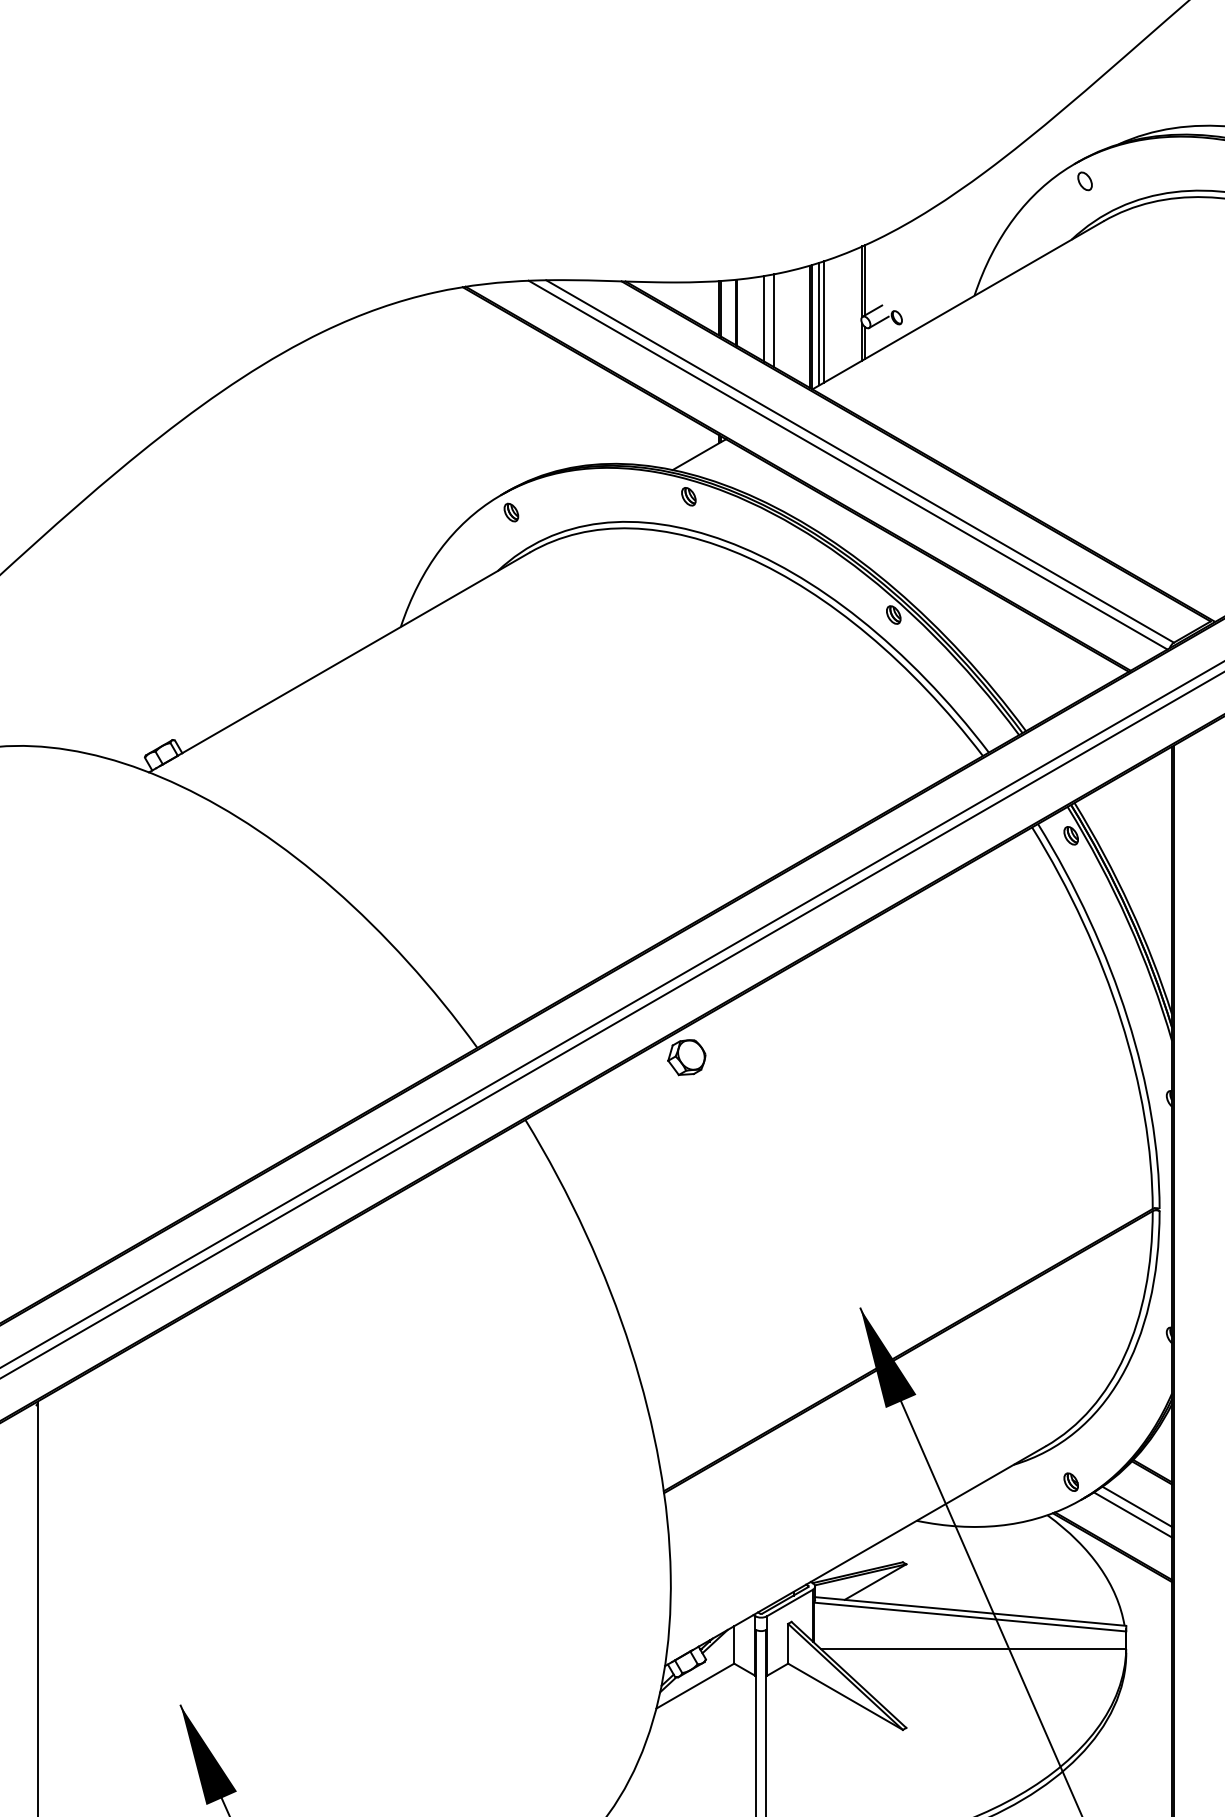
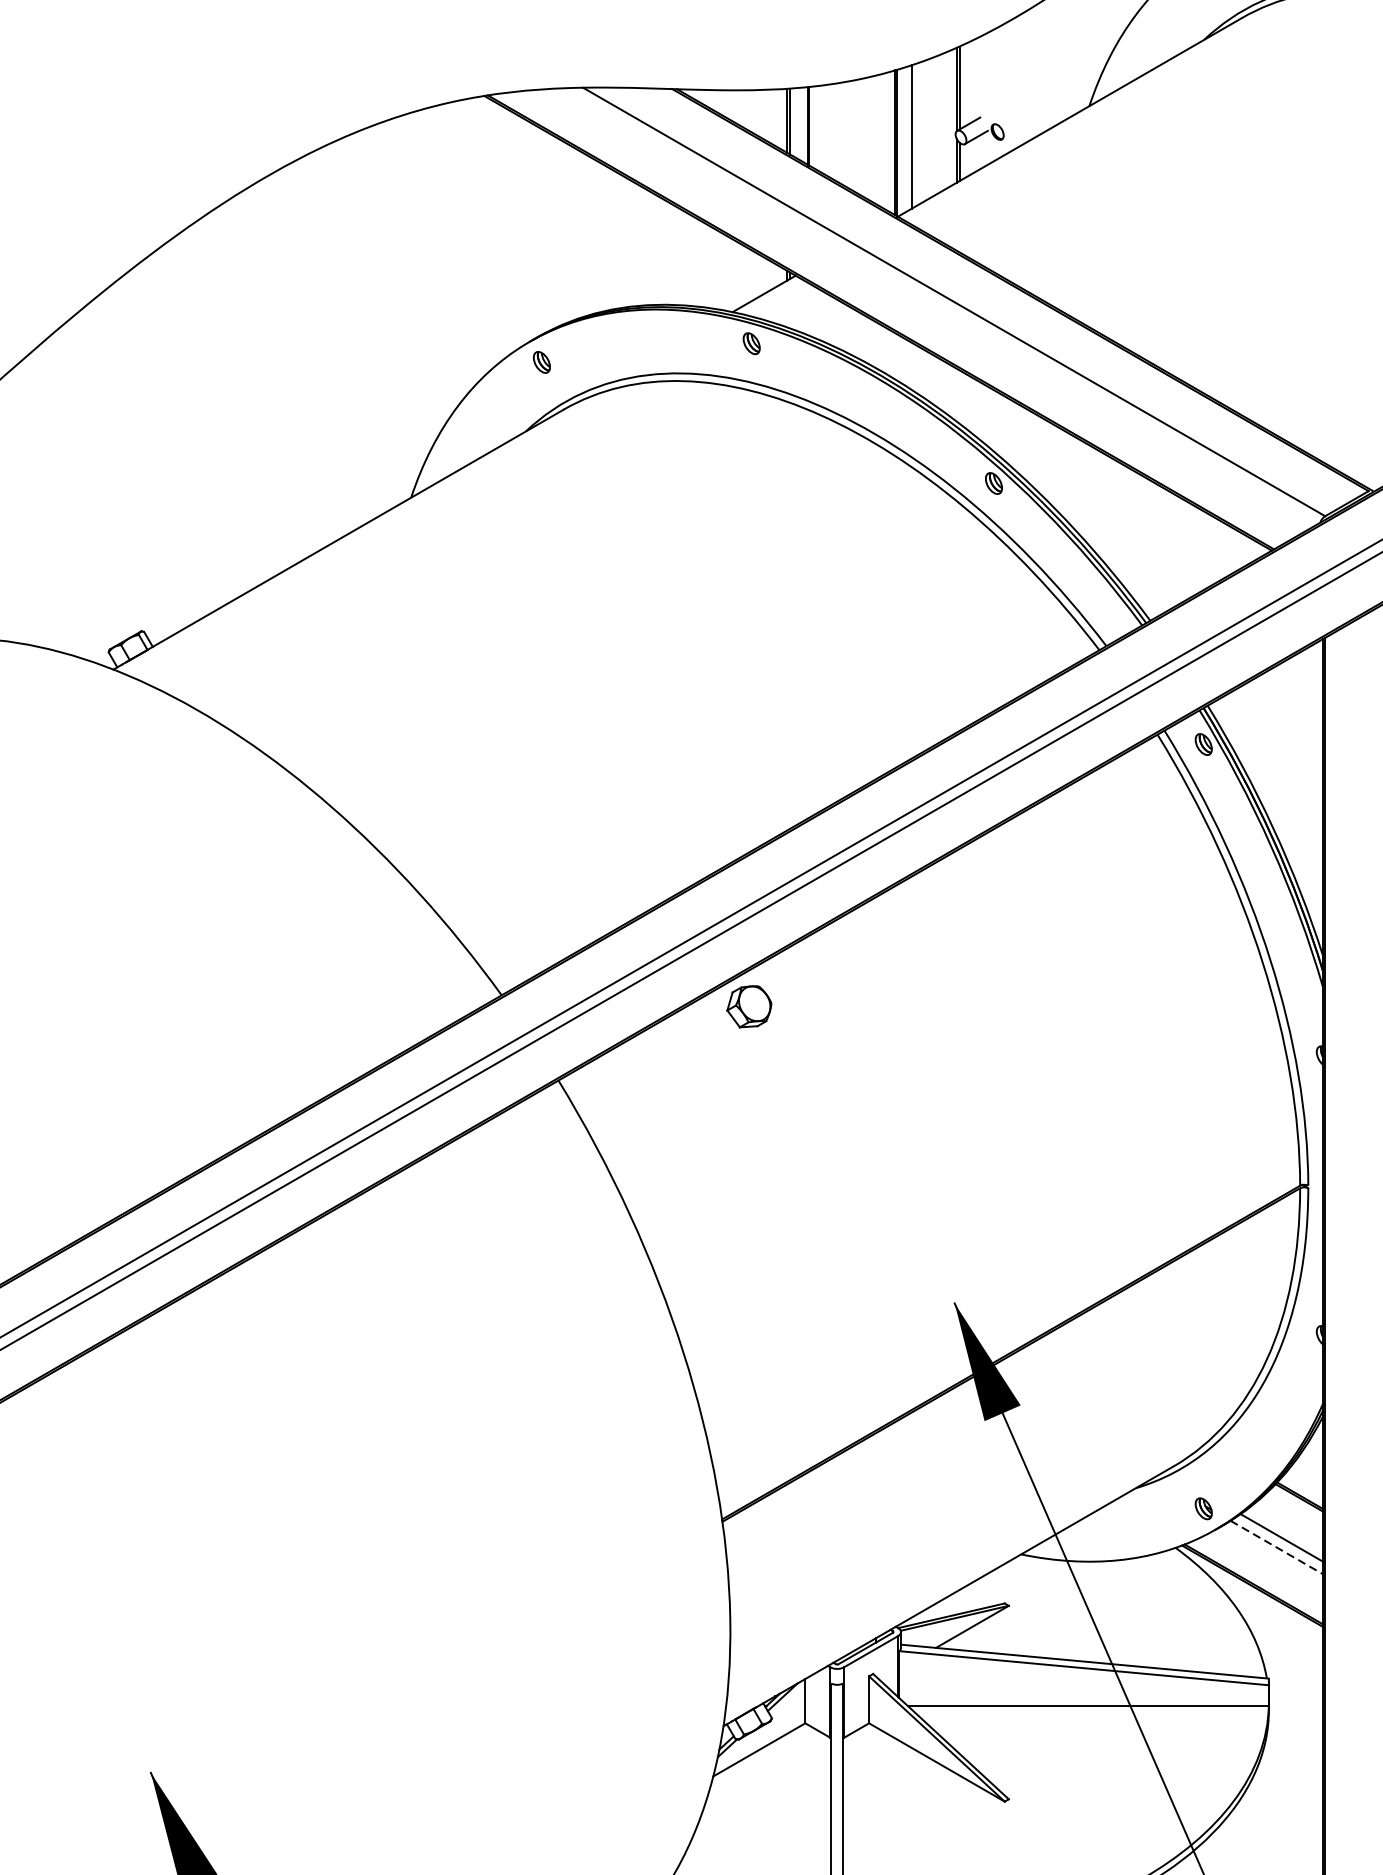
line: (764, 318) -> (841, 132), removed
line: (773, 320) -> (851, 135), removed
line: (819, 323) -> (906, 138), removed
line: (847, 464) -> (939, 305), removed
line: (1133, 1515) -> (1277, 1548), solid -> dashed

